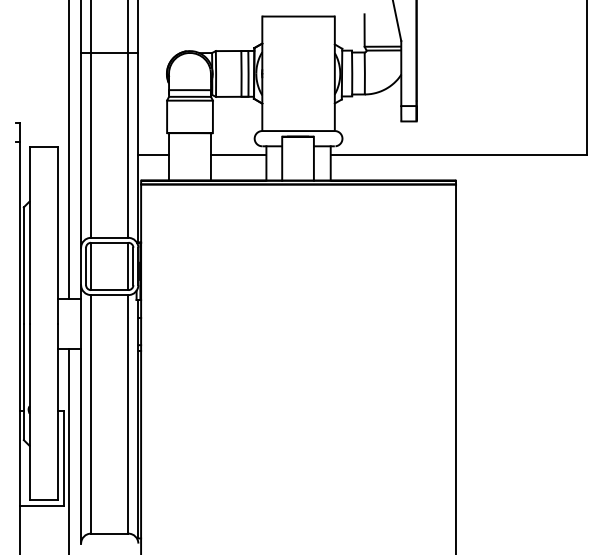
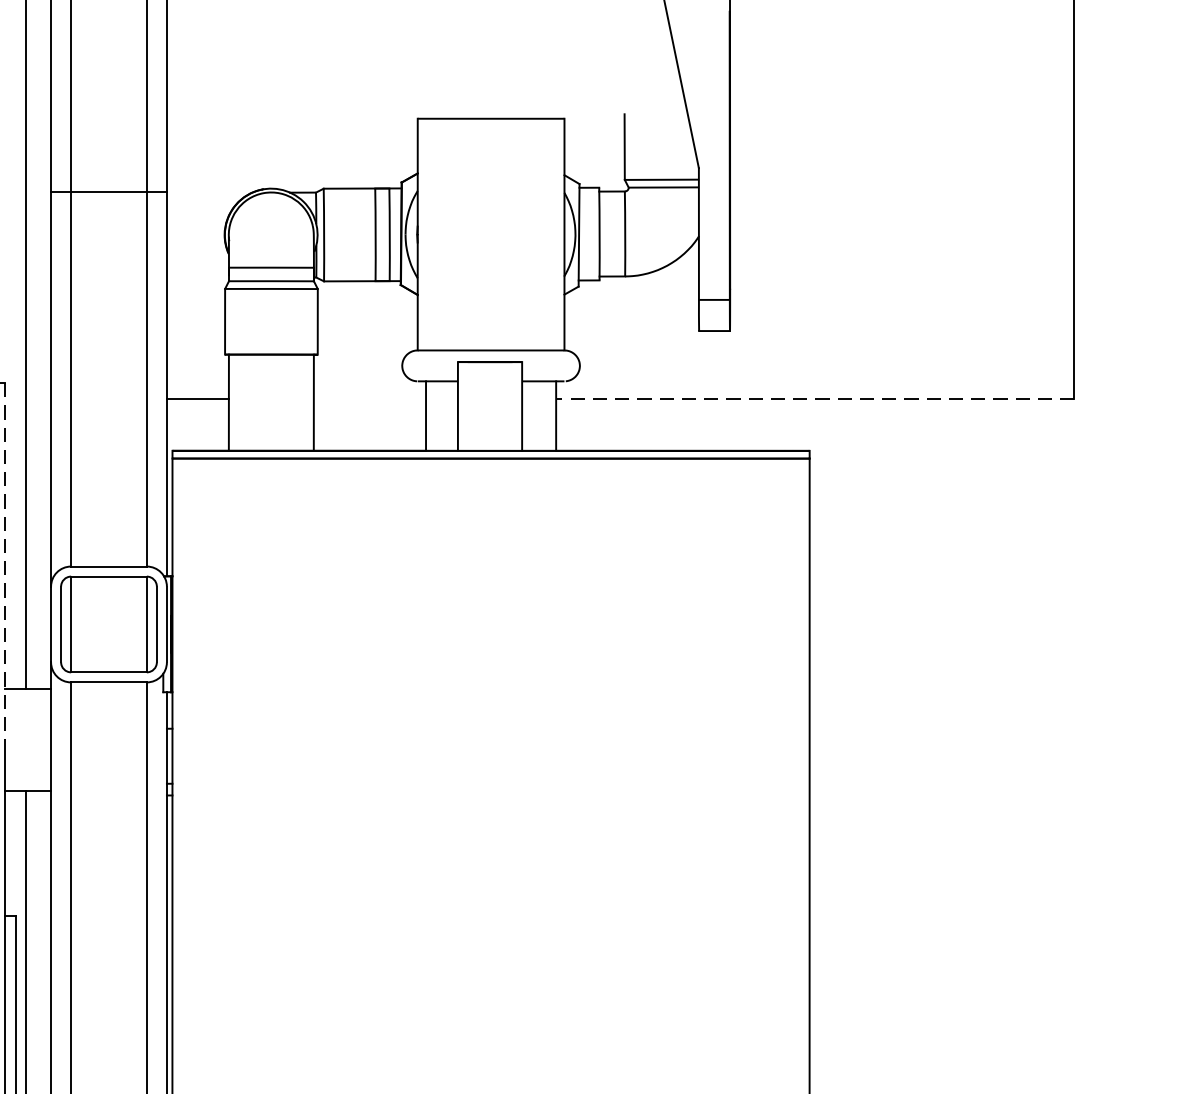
line: (238, 154) -> (369, 397), removed
line: (458, 154) -> (814, 397), solid -> dashed
line: (58, 235) -> (5, 561), solid -> dashed

